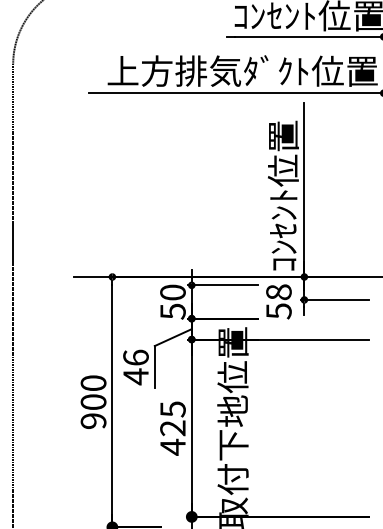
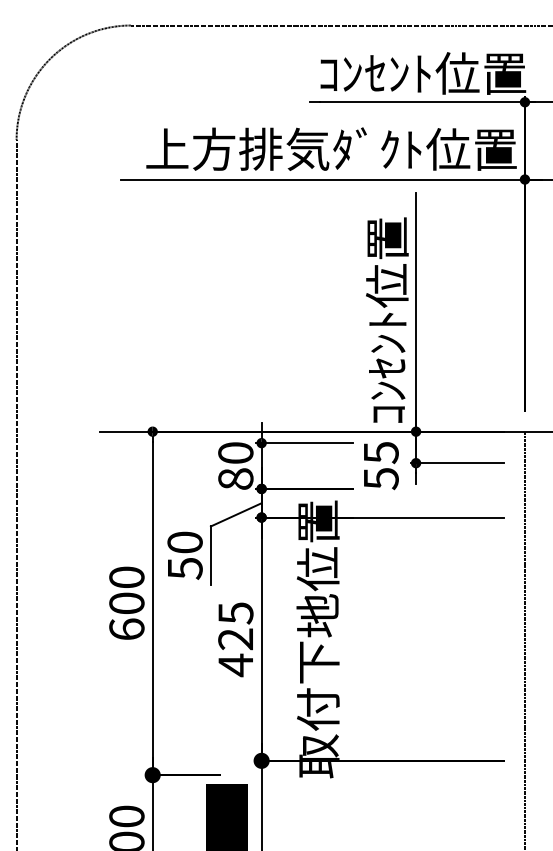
text: (278, 292) -> (380, 452), 58 -> 55
text: (172, 311) -> (235, 479), 50 -> 80
text: (135, 367) -> (184, 555), 46 -> 50
text: (93, 421) -> (126, 629), 900 -> 600

